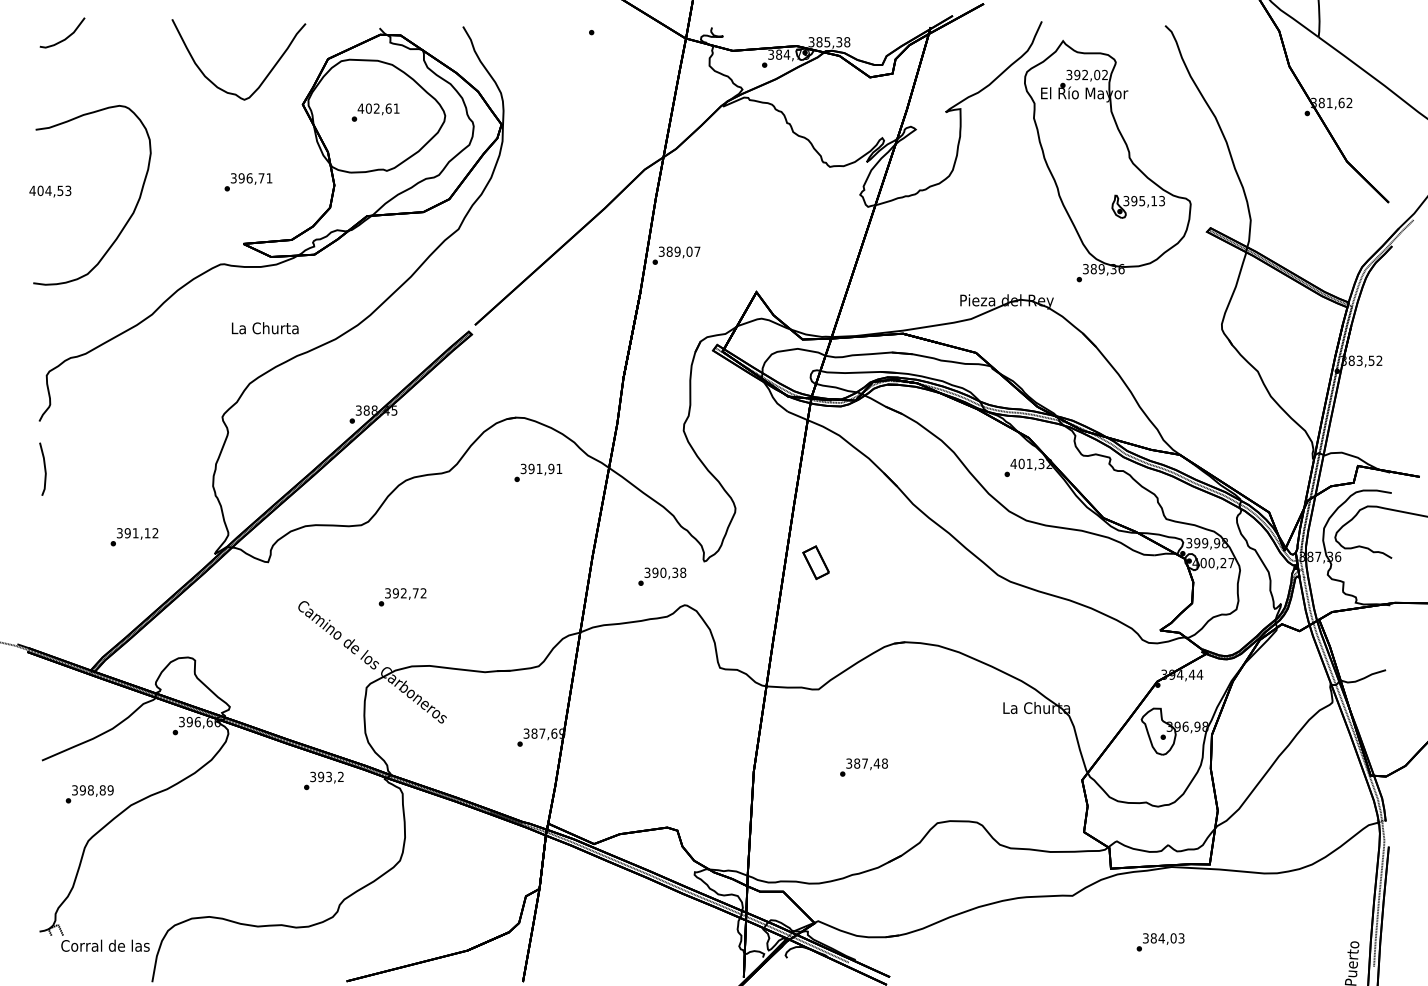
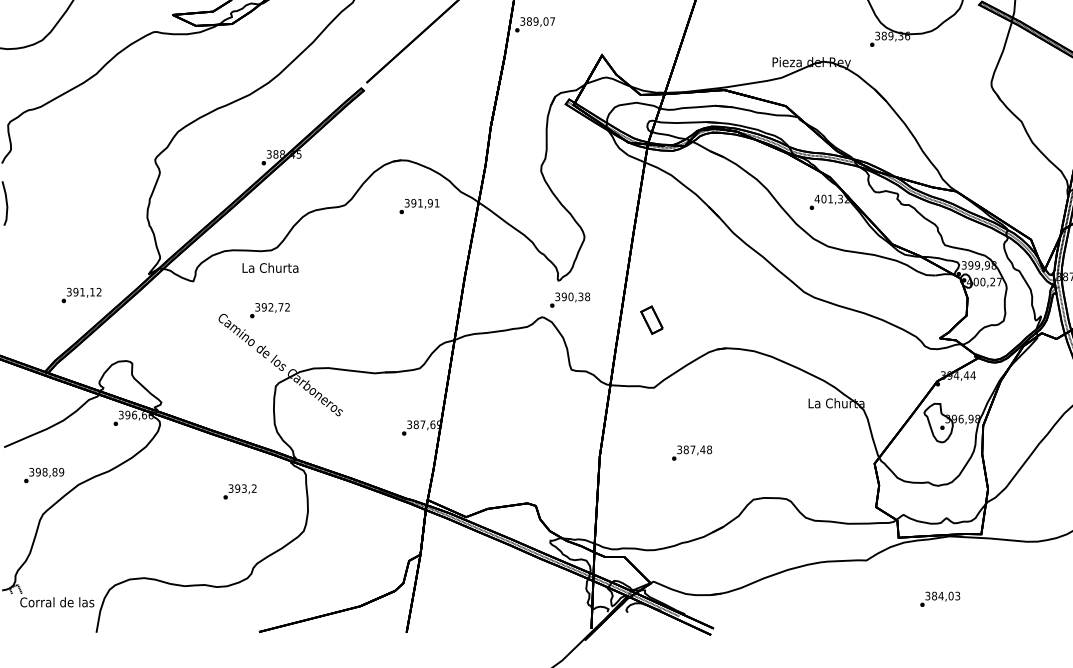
text: (265, 328) -> (270, 268), moved
text: (134, 537) -> (81, 295), moved
part: (815, 562) -> (651, 320), moved
text: (662, 576) -> (570, 299), moved
text: (402, 597) -> (269, 310), moved
text: (323, 780) -> (239, 491), moved

